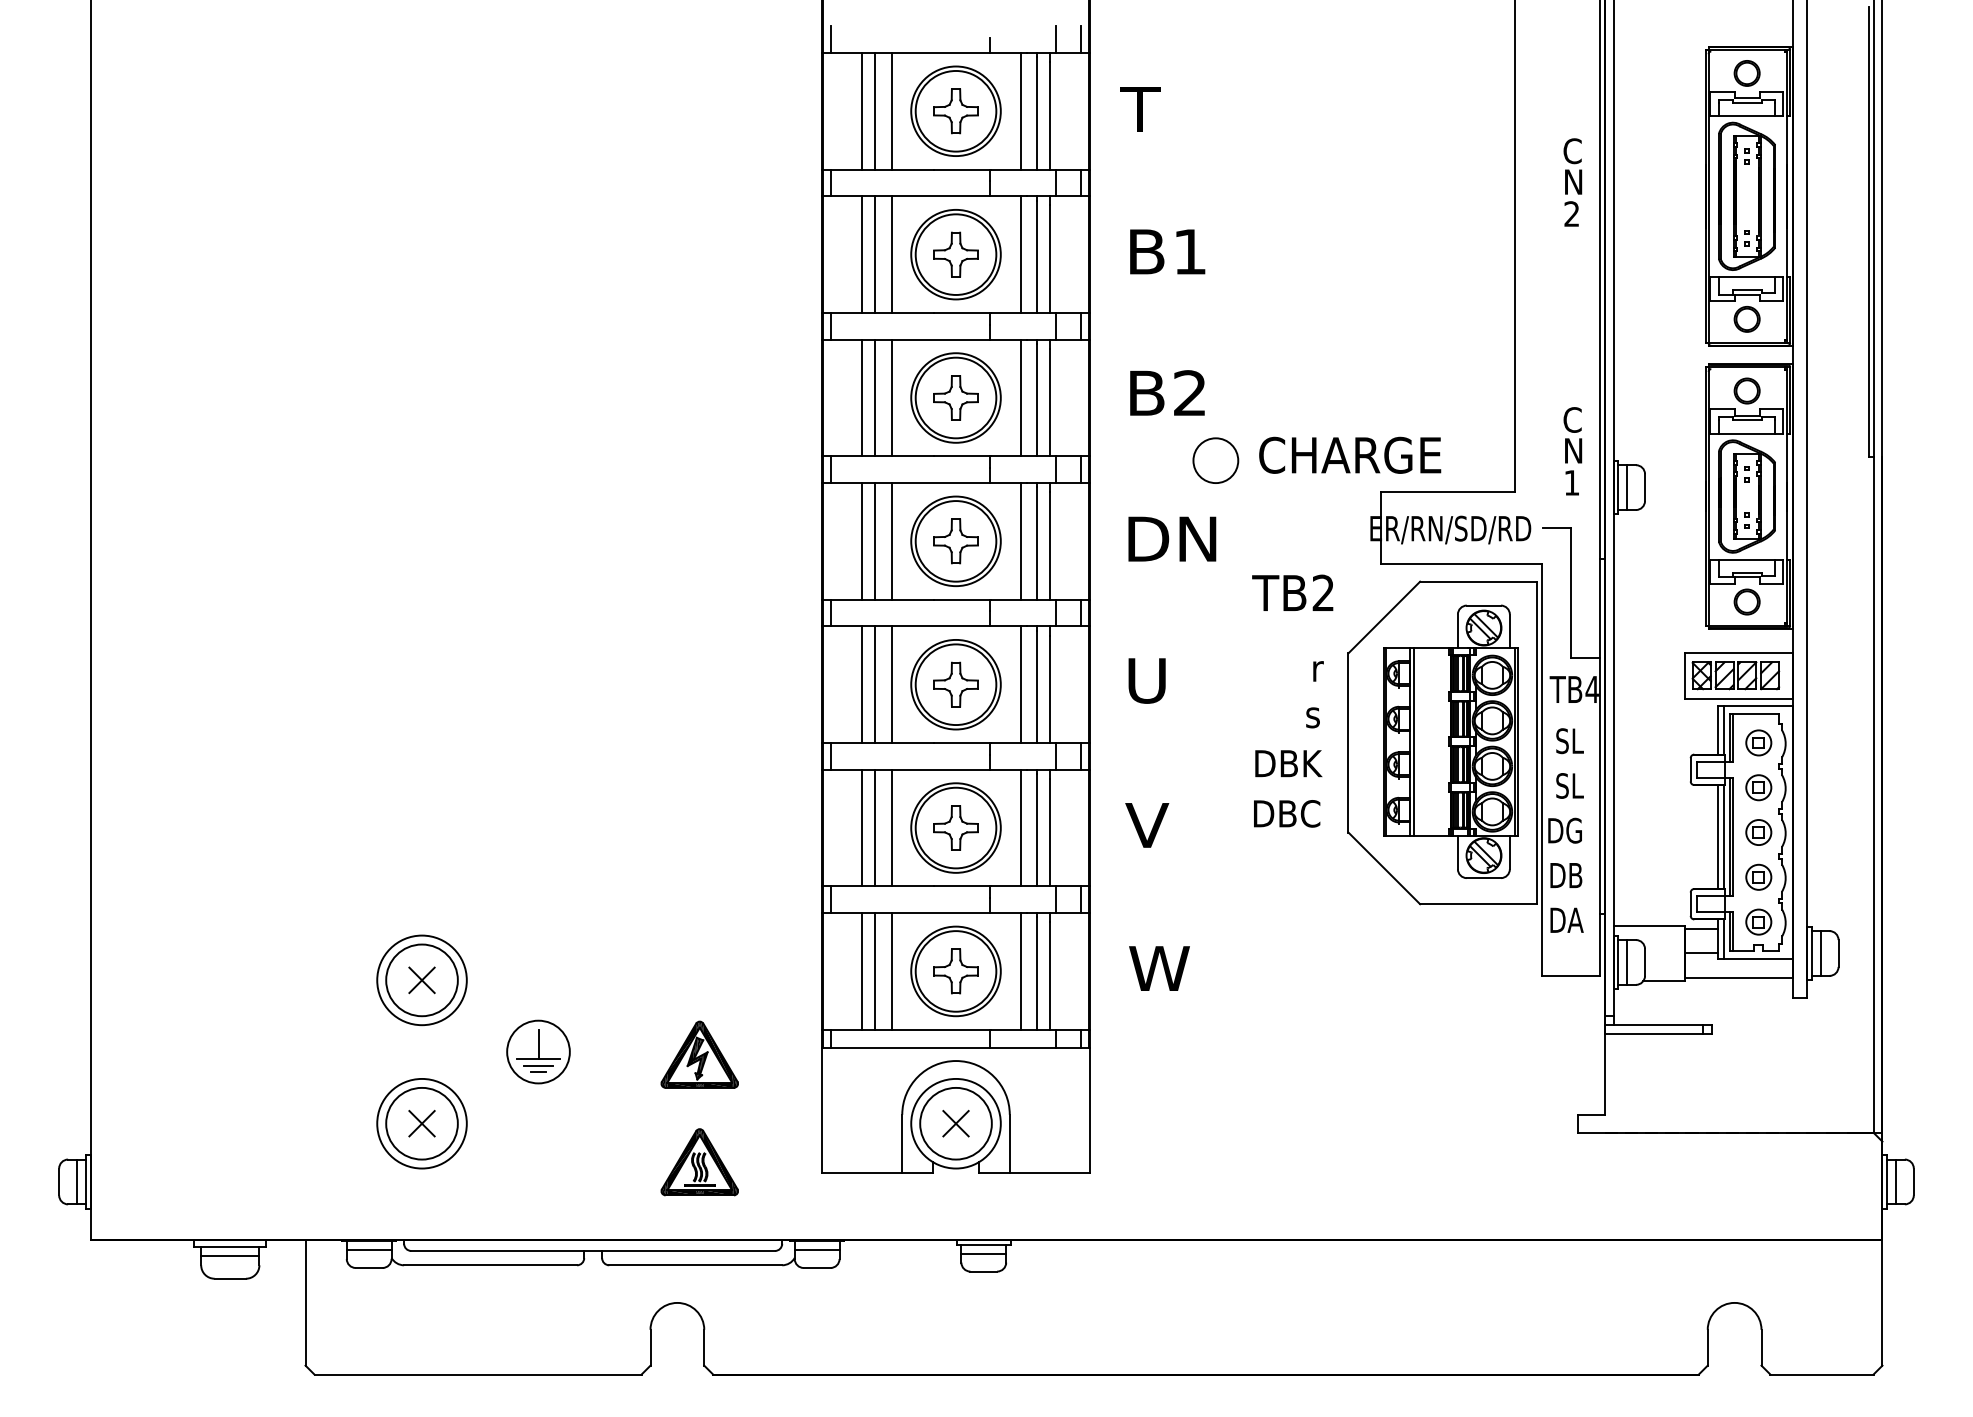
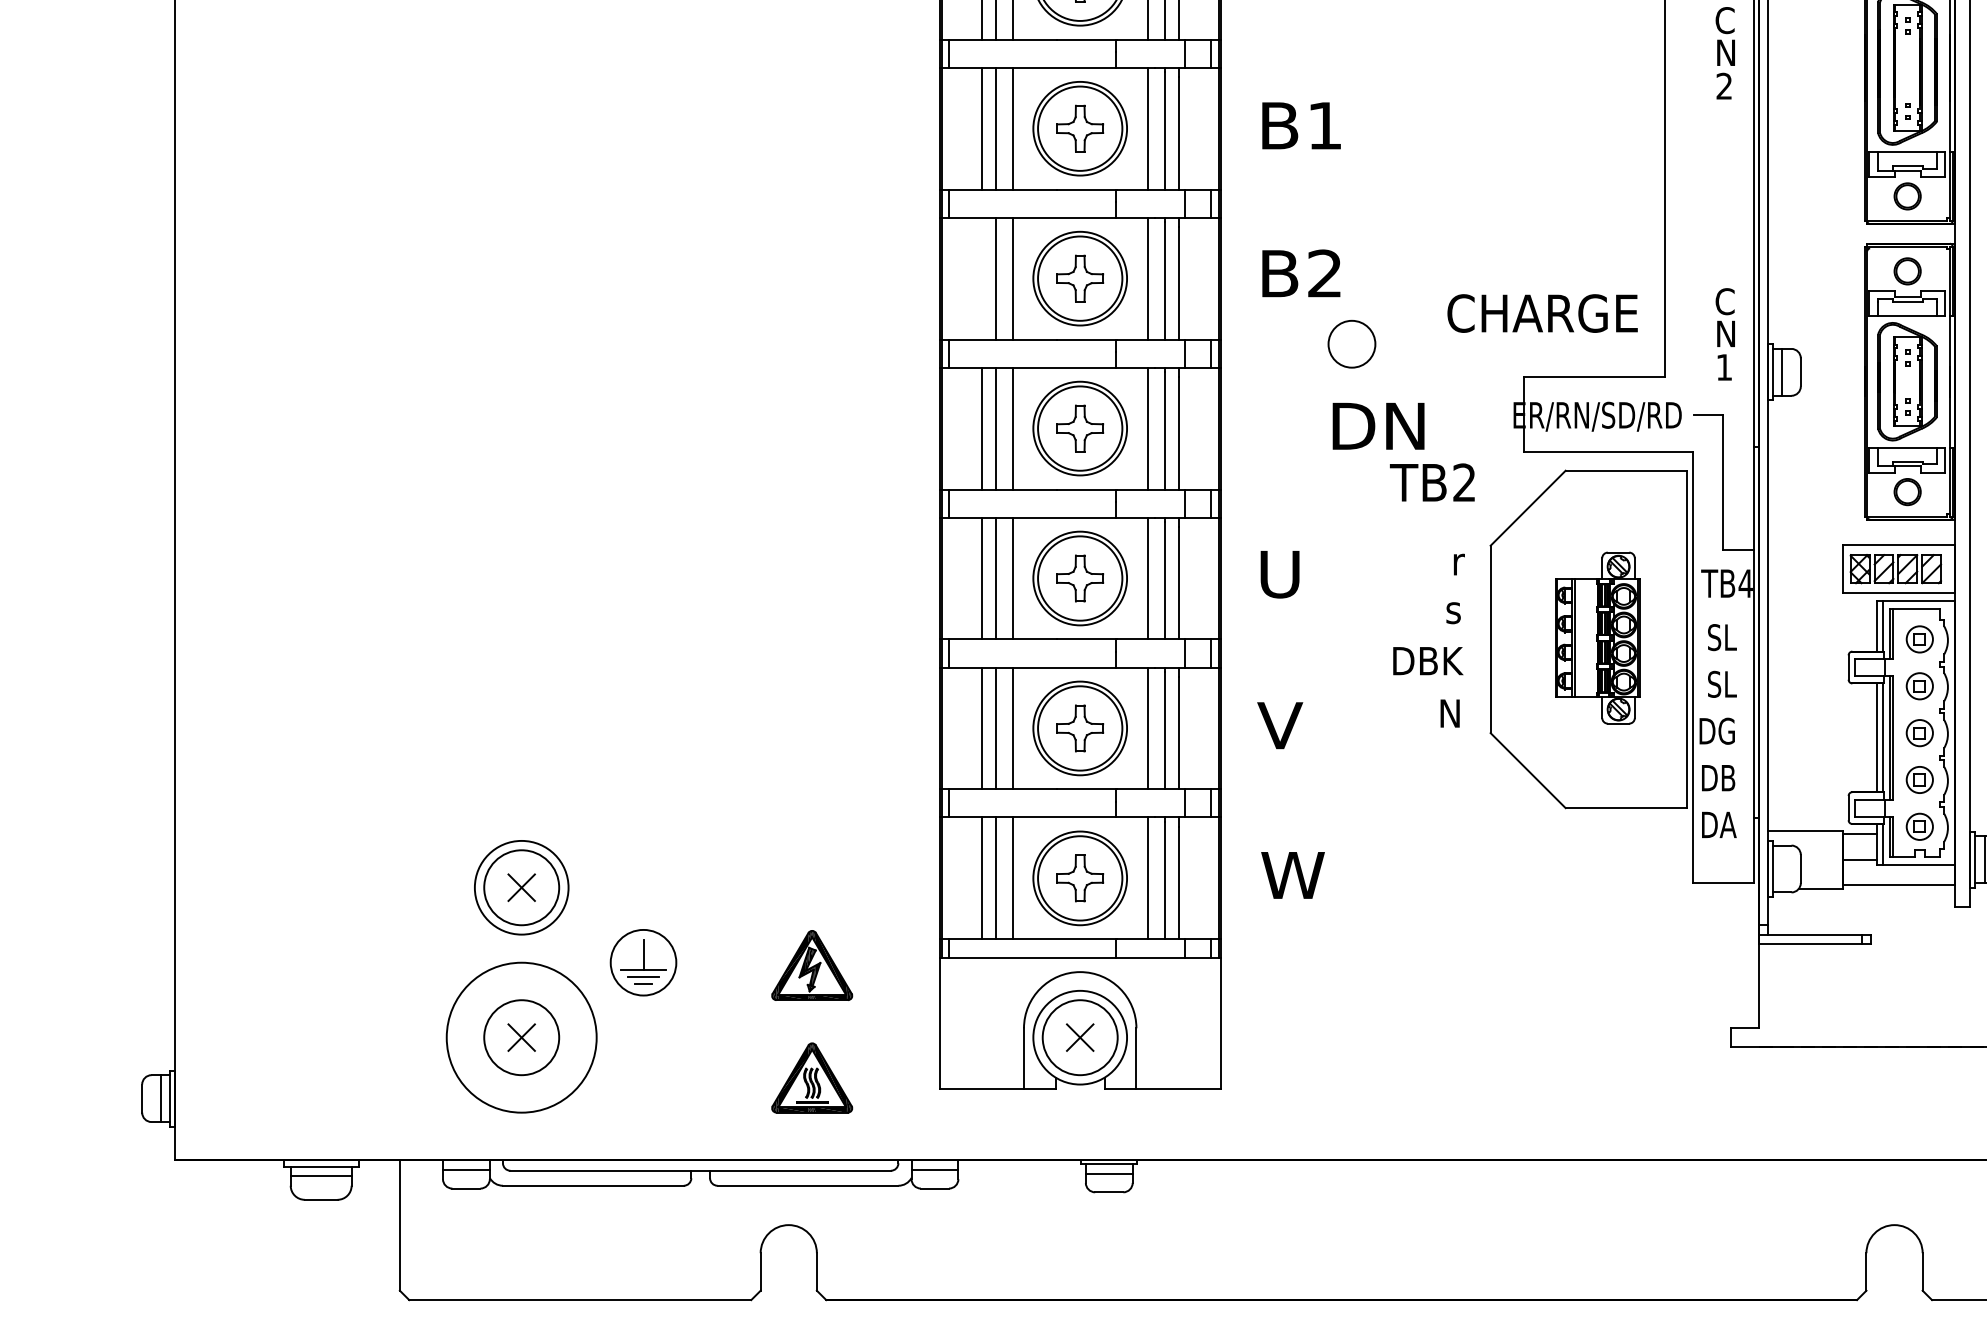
line: (861, 397) -> (981, 278), removed
text: (1350, 454) -> (1542, 312), moved
text: (1172, 538) -> (1378, 425), moved
part: (1450, 741) -> (1597, 637), size x0.6
text: (1287, 813) -> (1426, 713), DBC -> N
line: (1627, 962) -> (1782, 869), removed
circle: (421, 1123) -> (521, 1037), size x1.6

